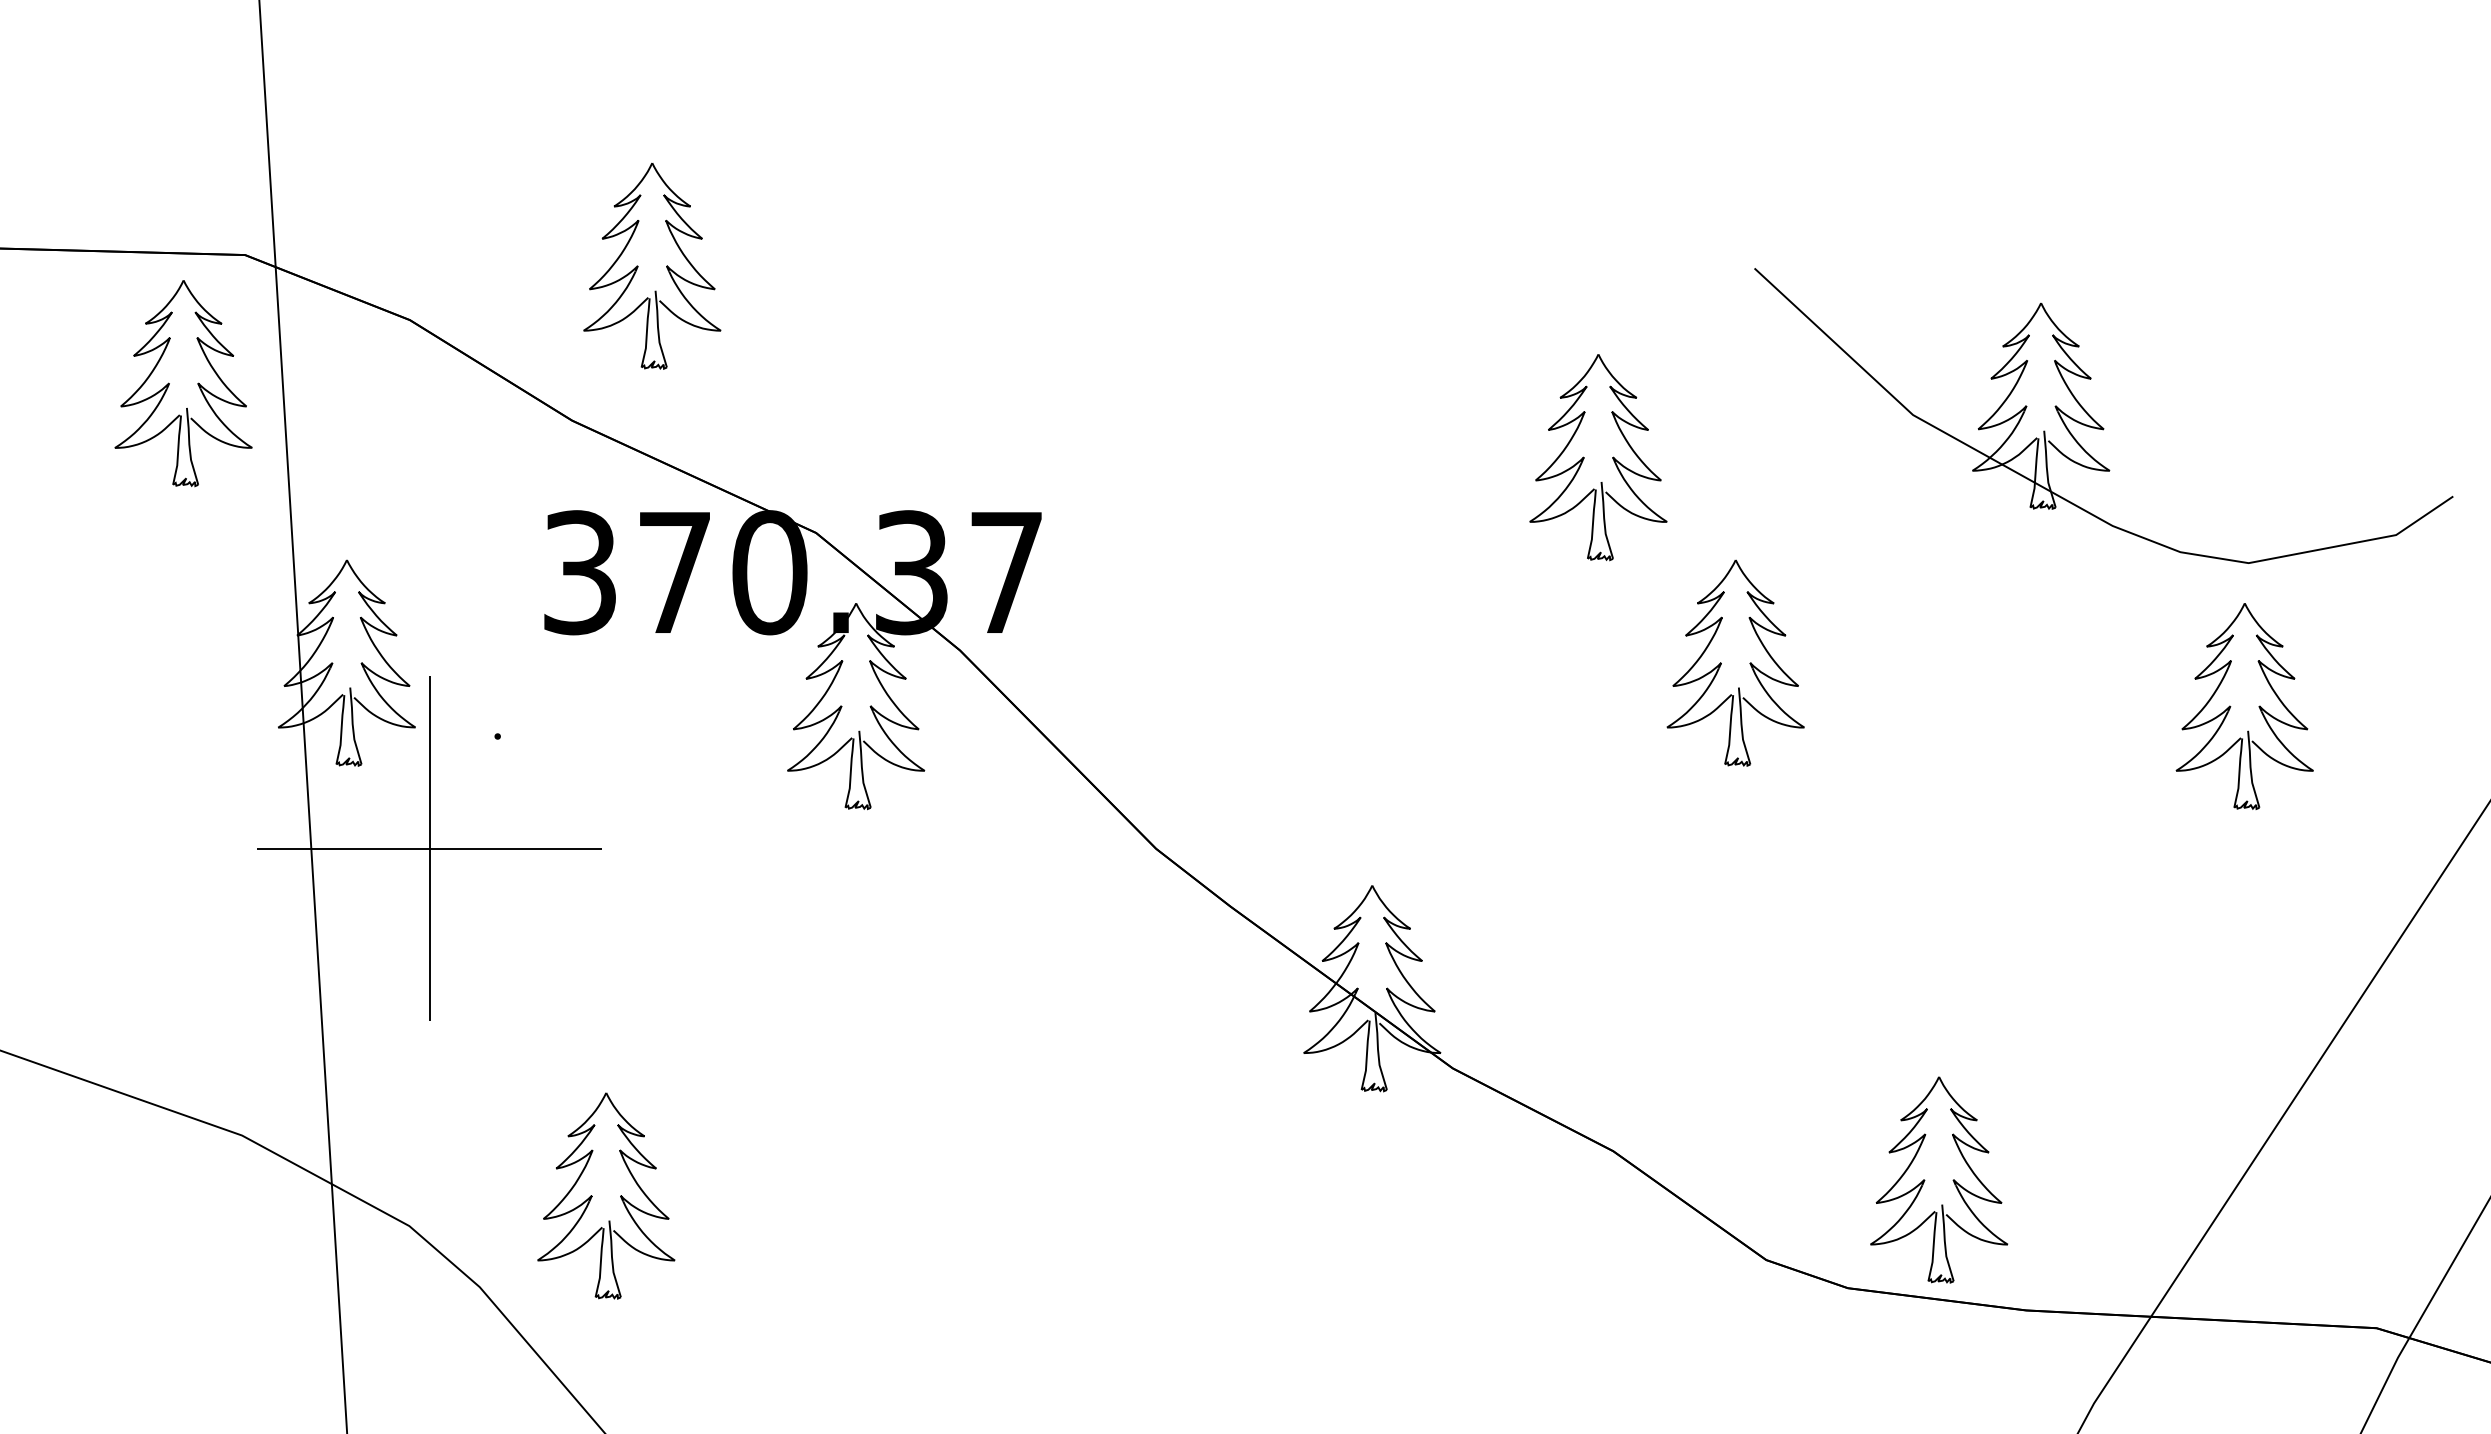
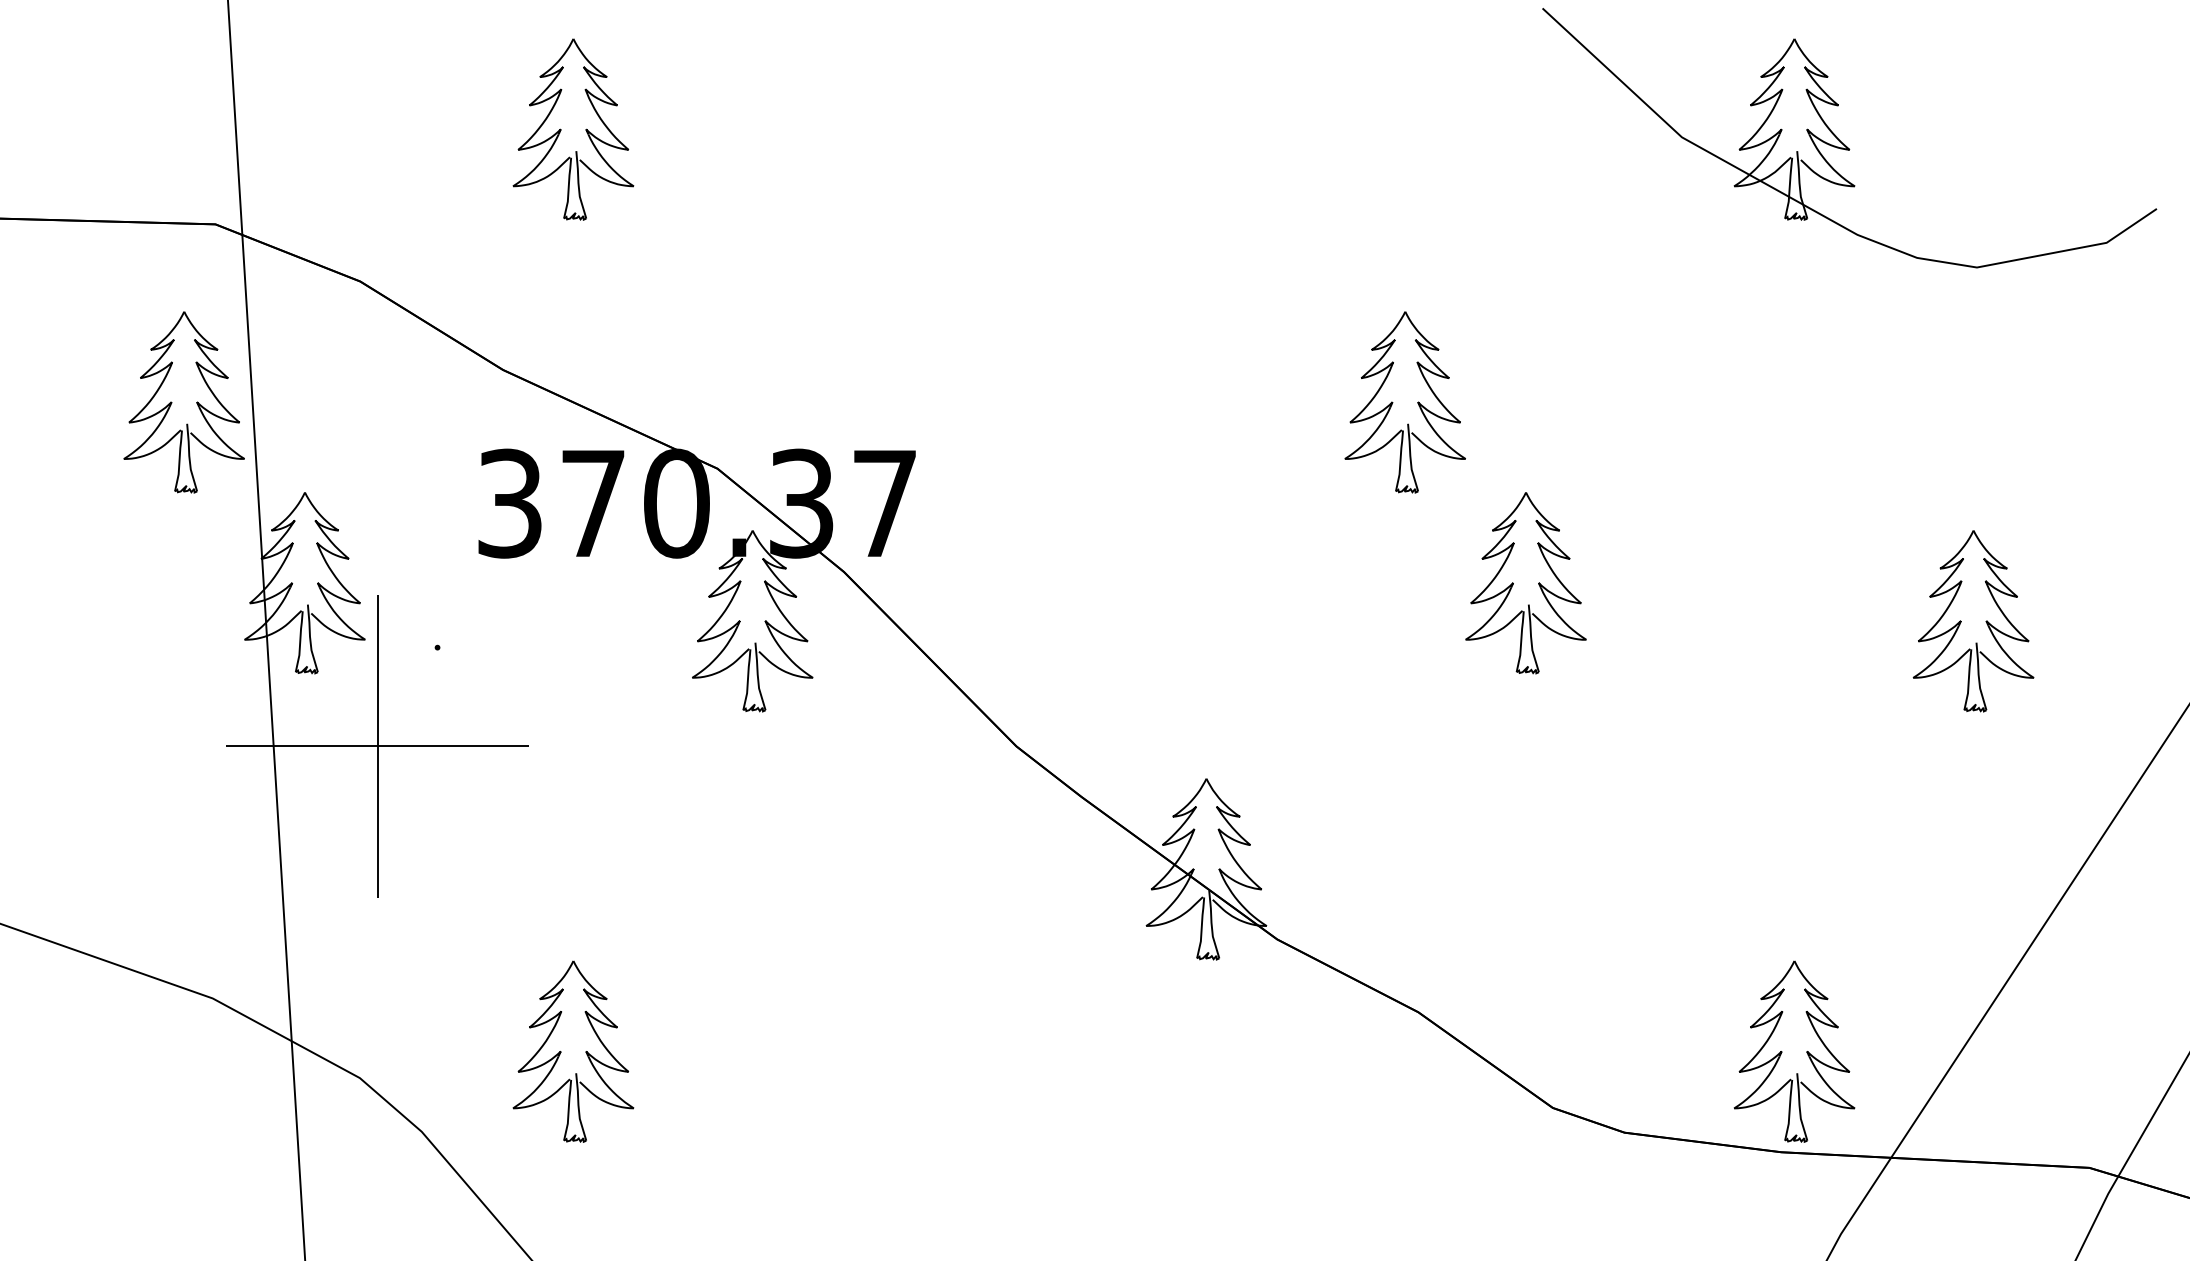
part: (666, 265) -> (585, 128), moved
part: (169, 383) -> (171, 402), moved
part: (2096, 421) -> (1843, 142), moved
part: (1939, 1179) -> (1794, 1051), moved
part: (592, 1195) -> (561, 1051), moved

